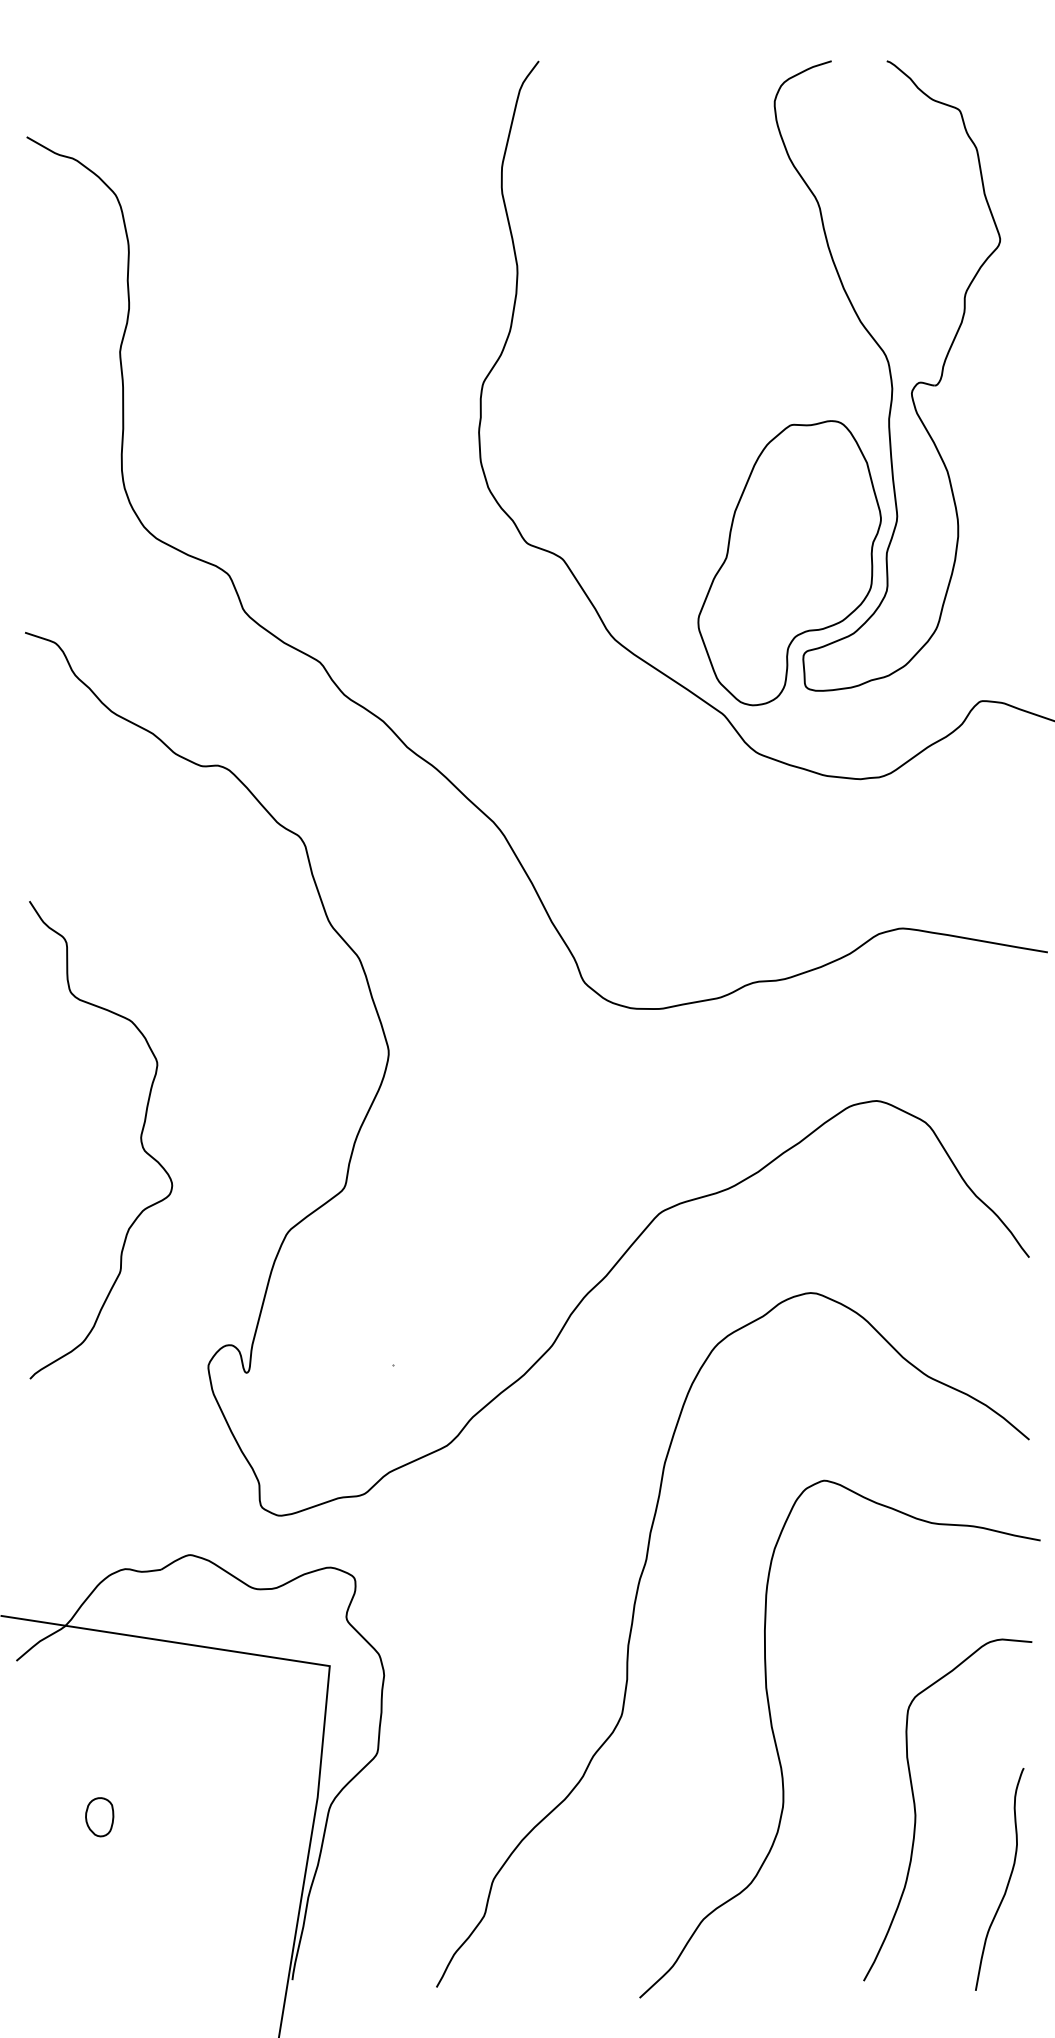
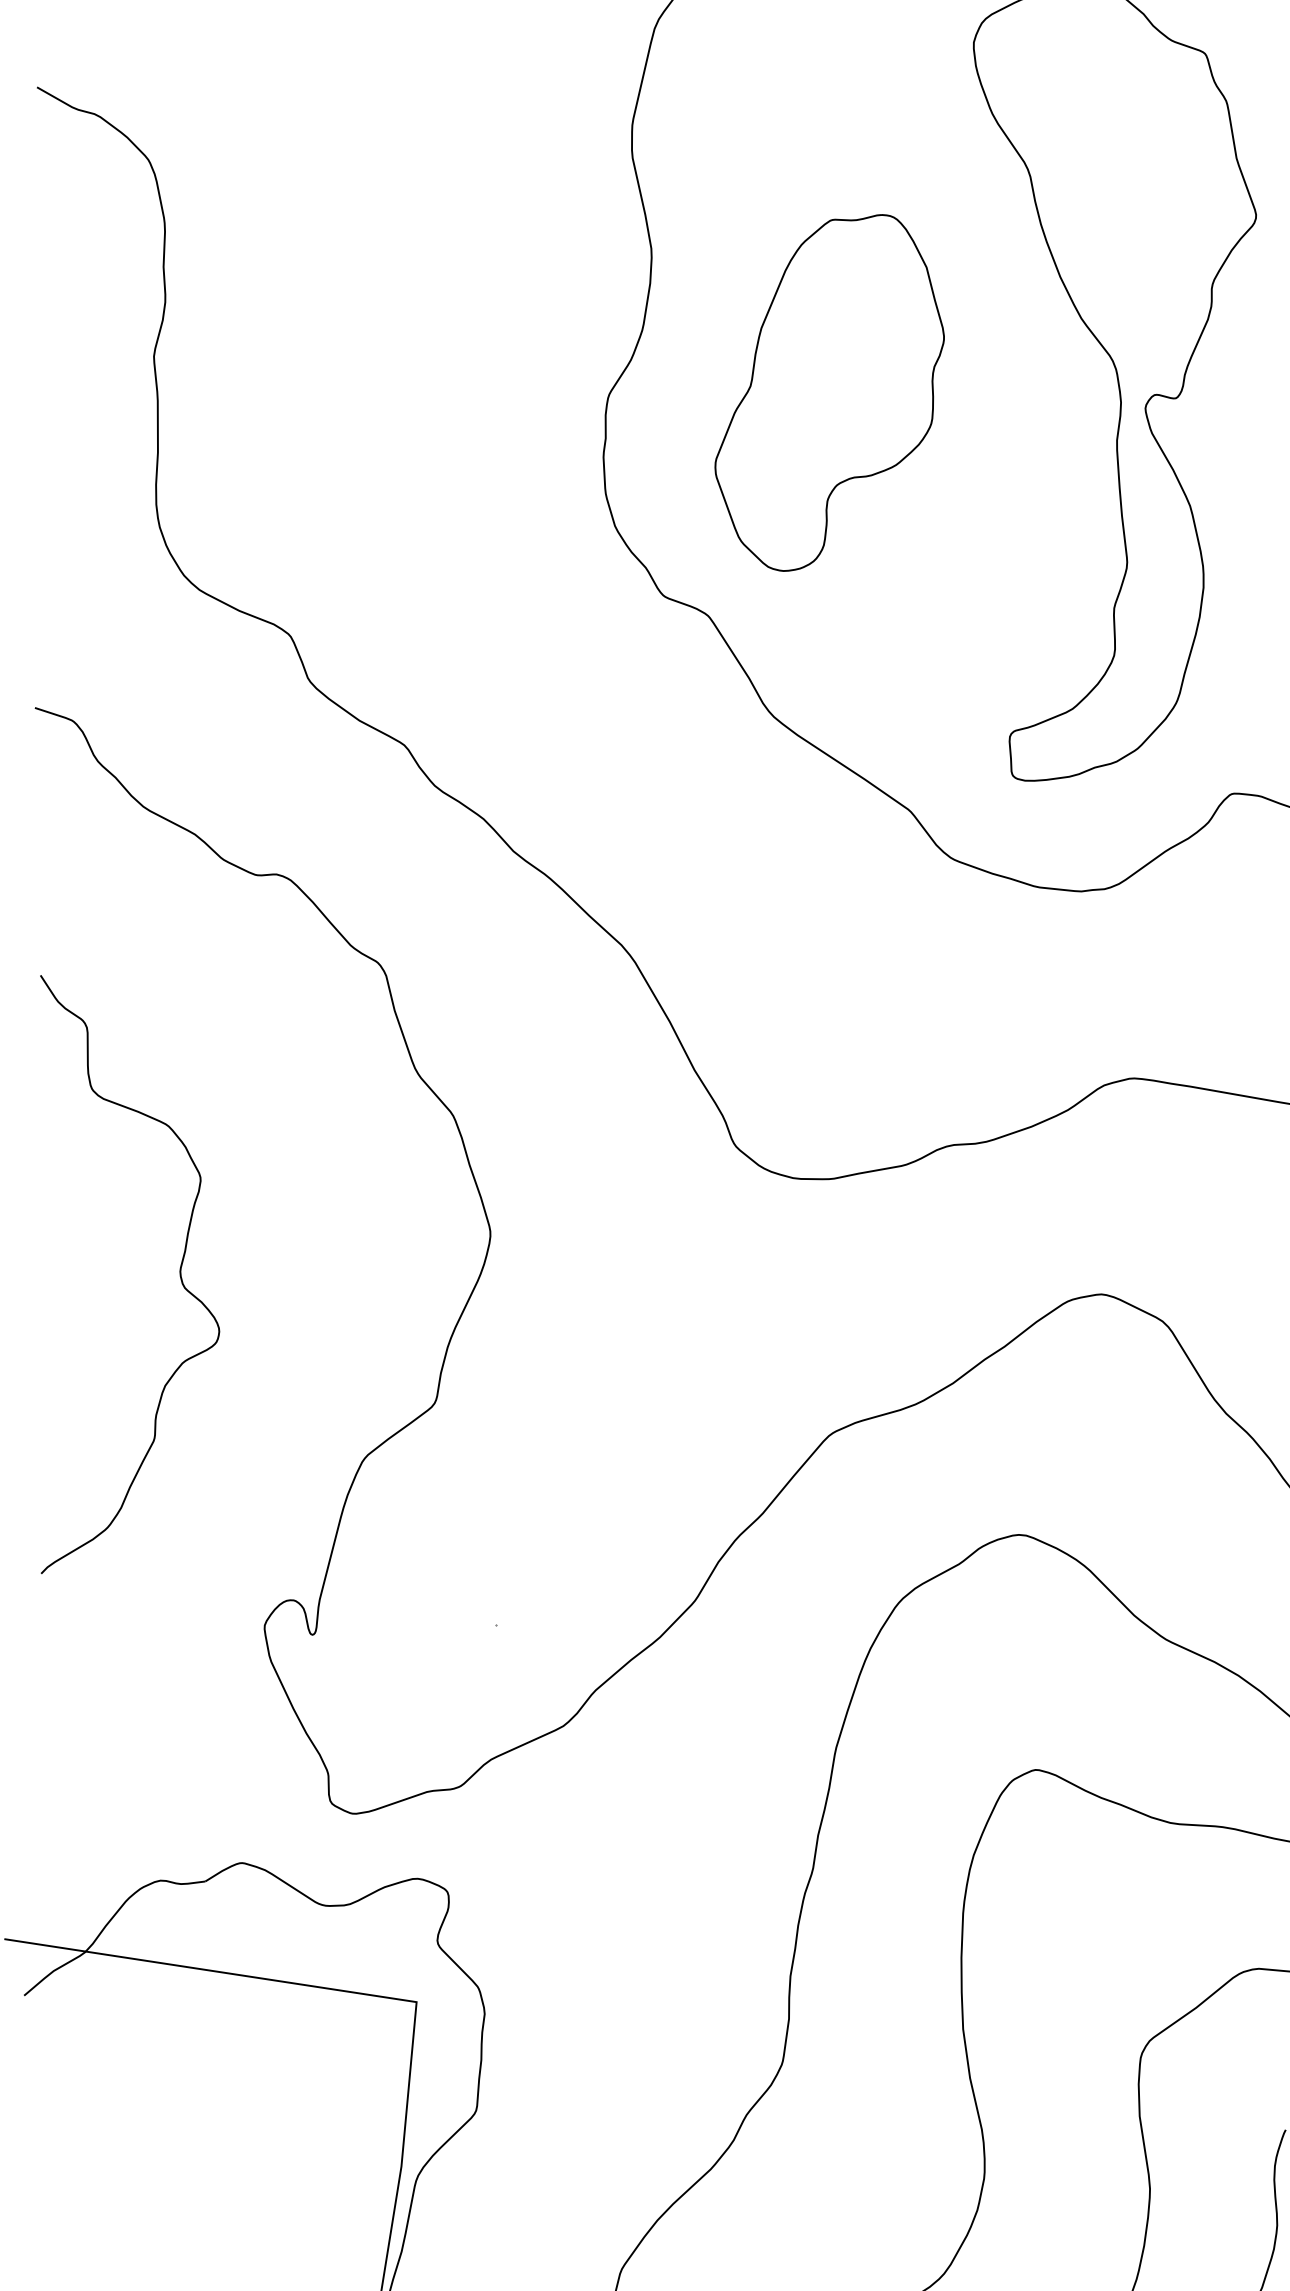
part: (789, 563) -> (829, 393), moved
curve: (140, 1140) -> (179, 1275), moved
part: (99, 1817) -> (128, 2191), removed

